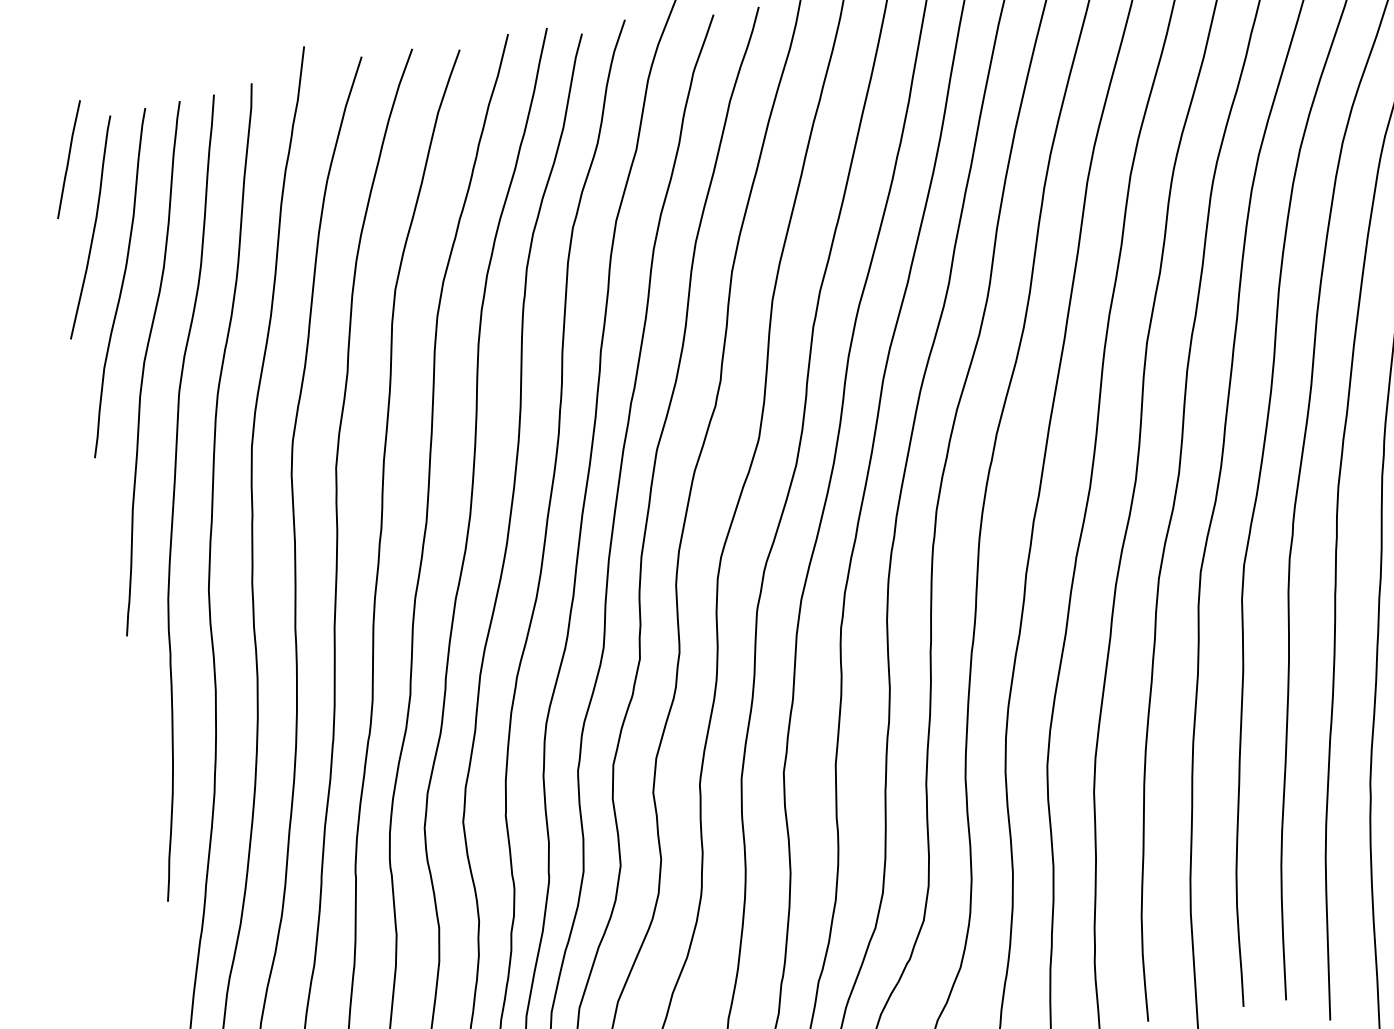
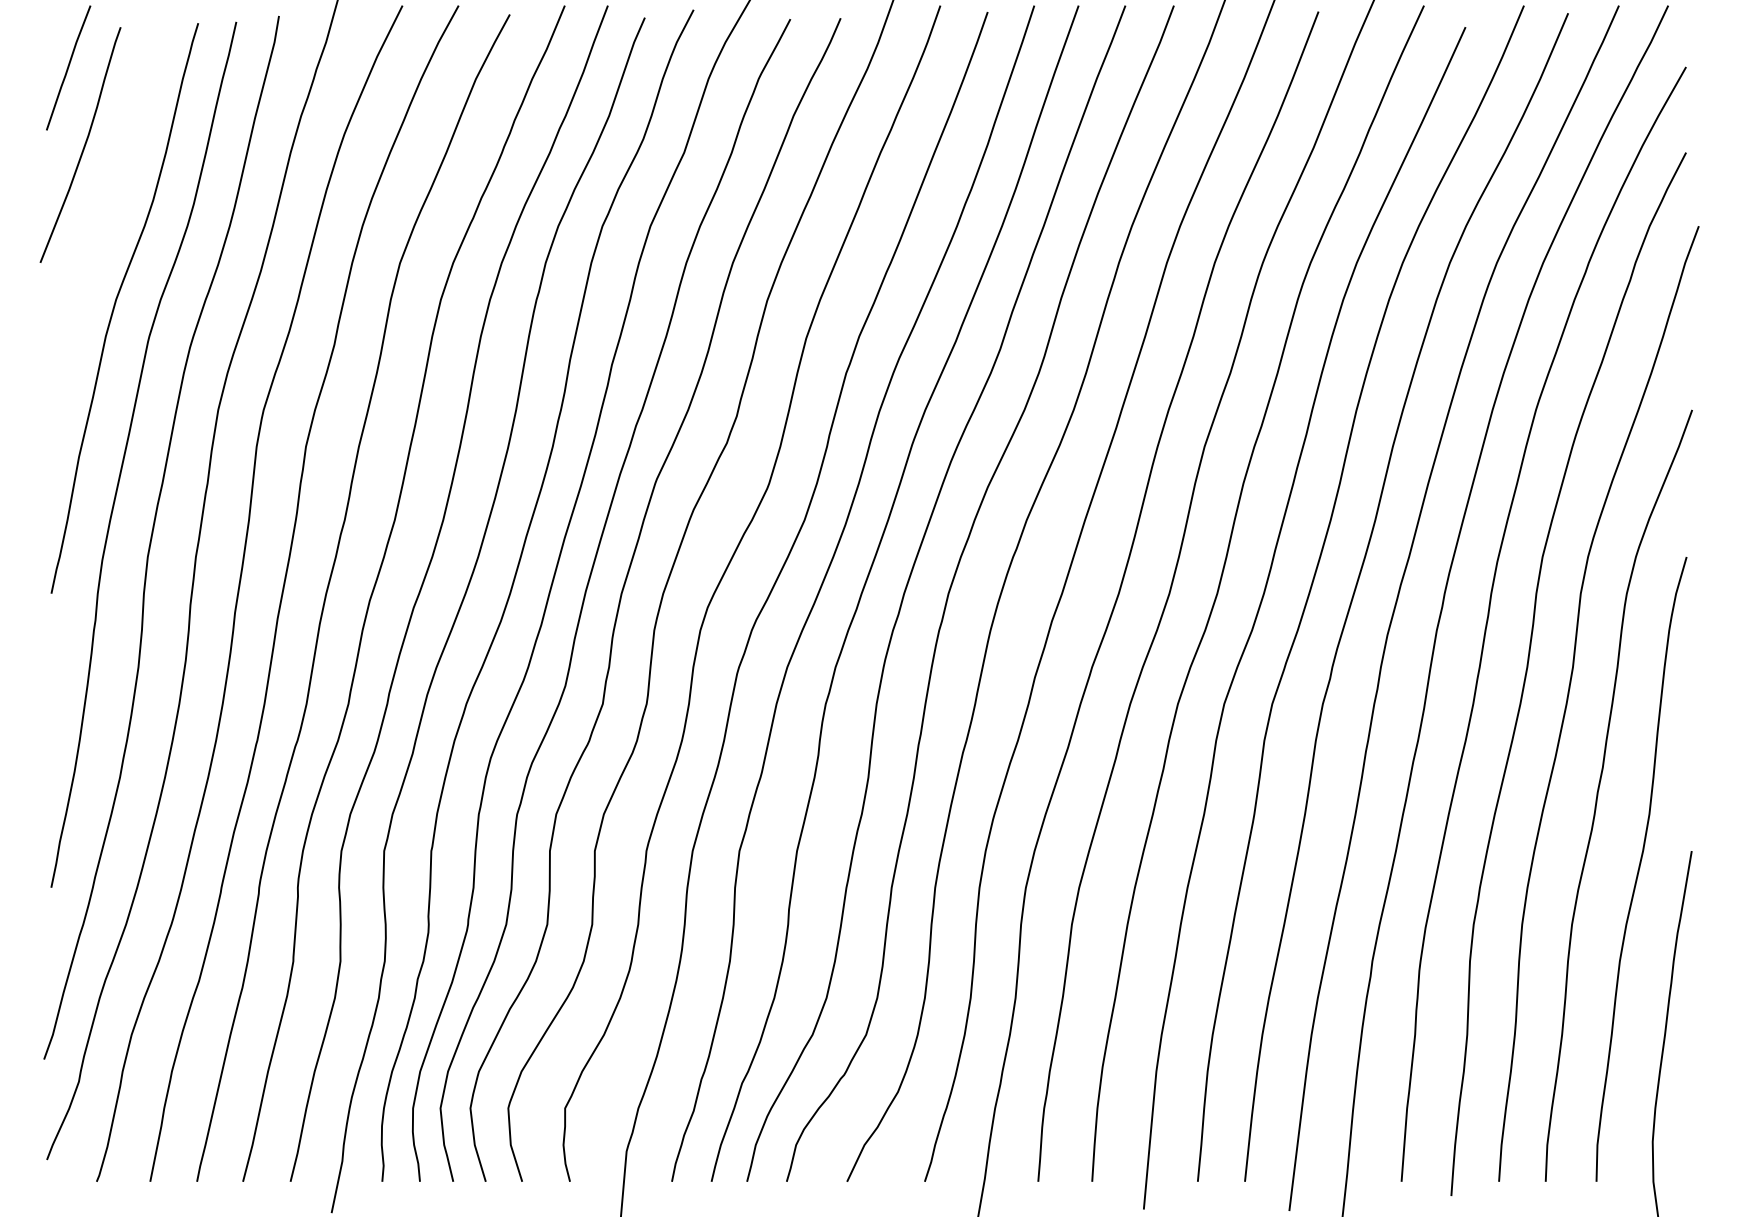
curve: (121, 284) -> (104, 211), removed

